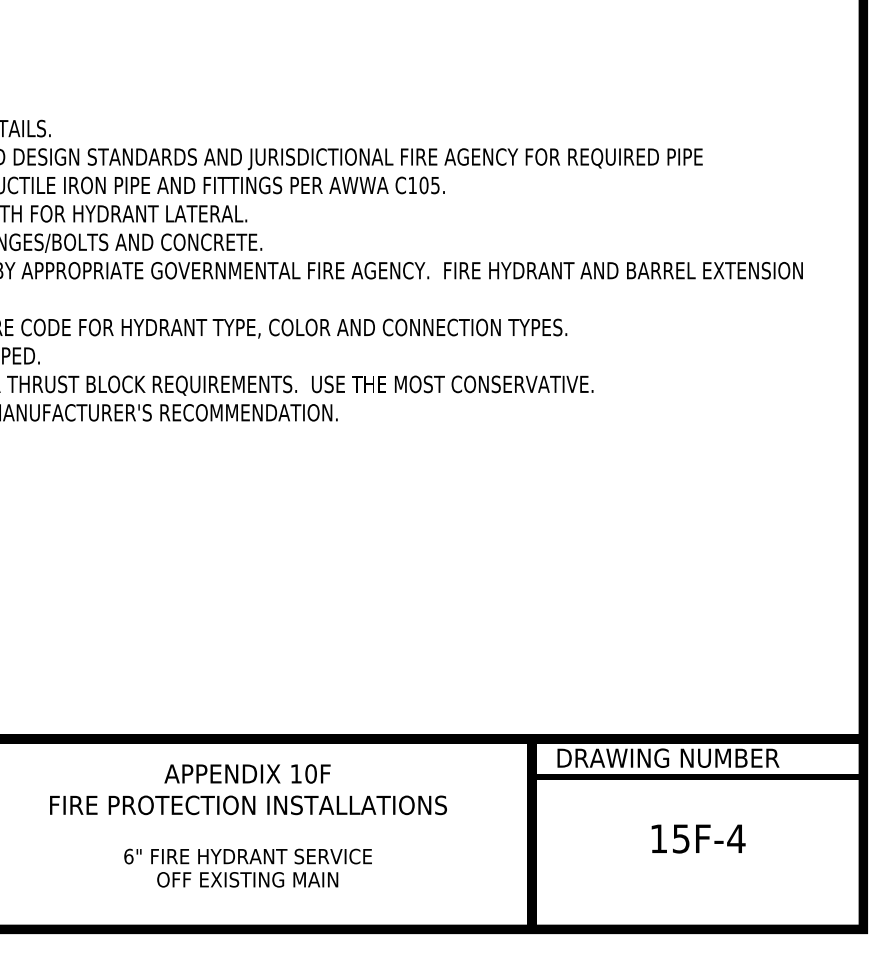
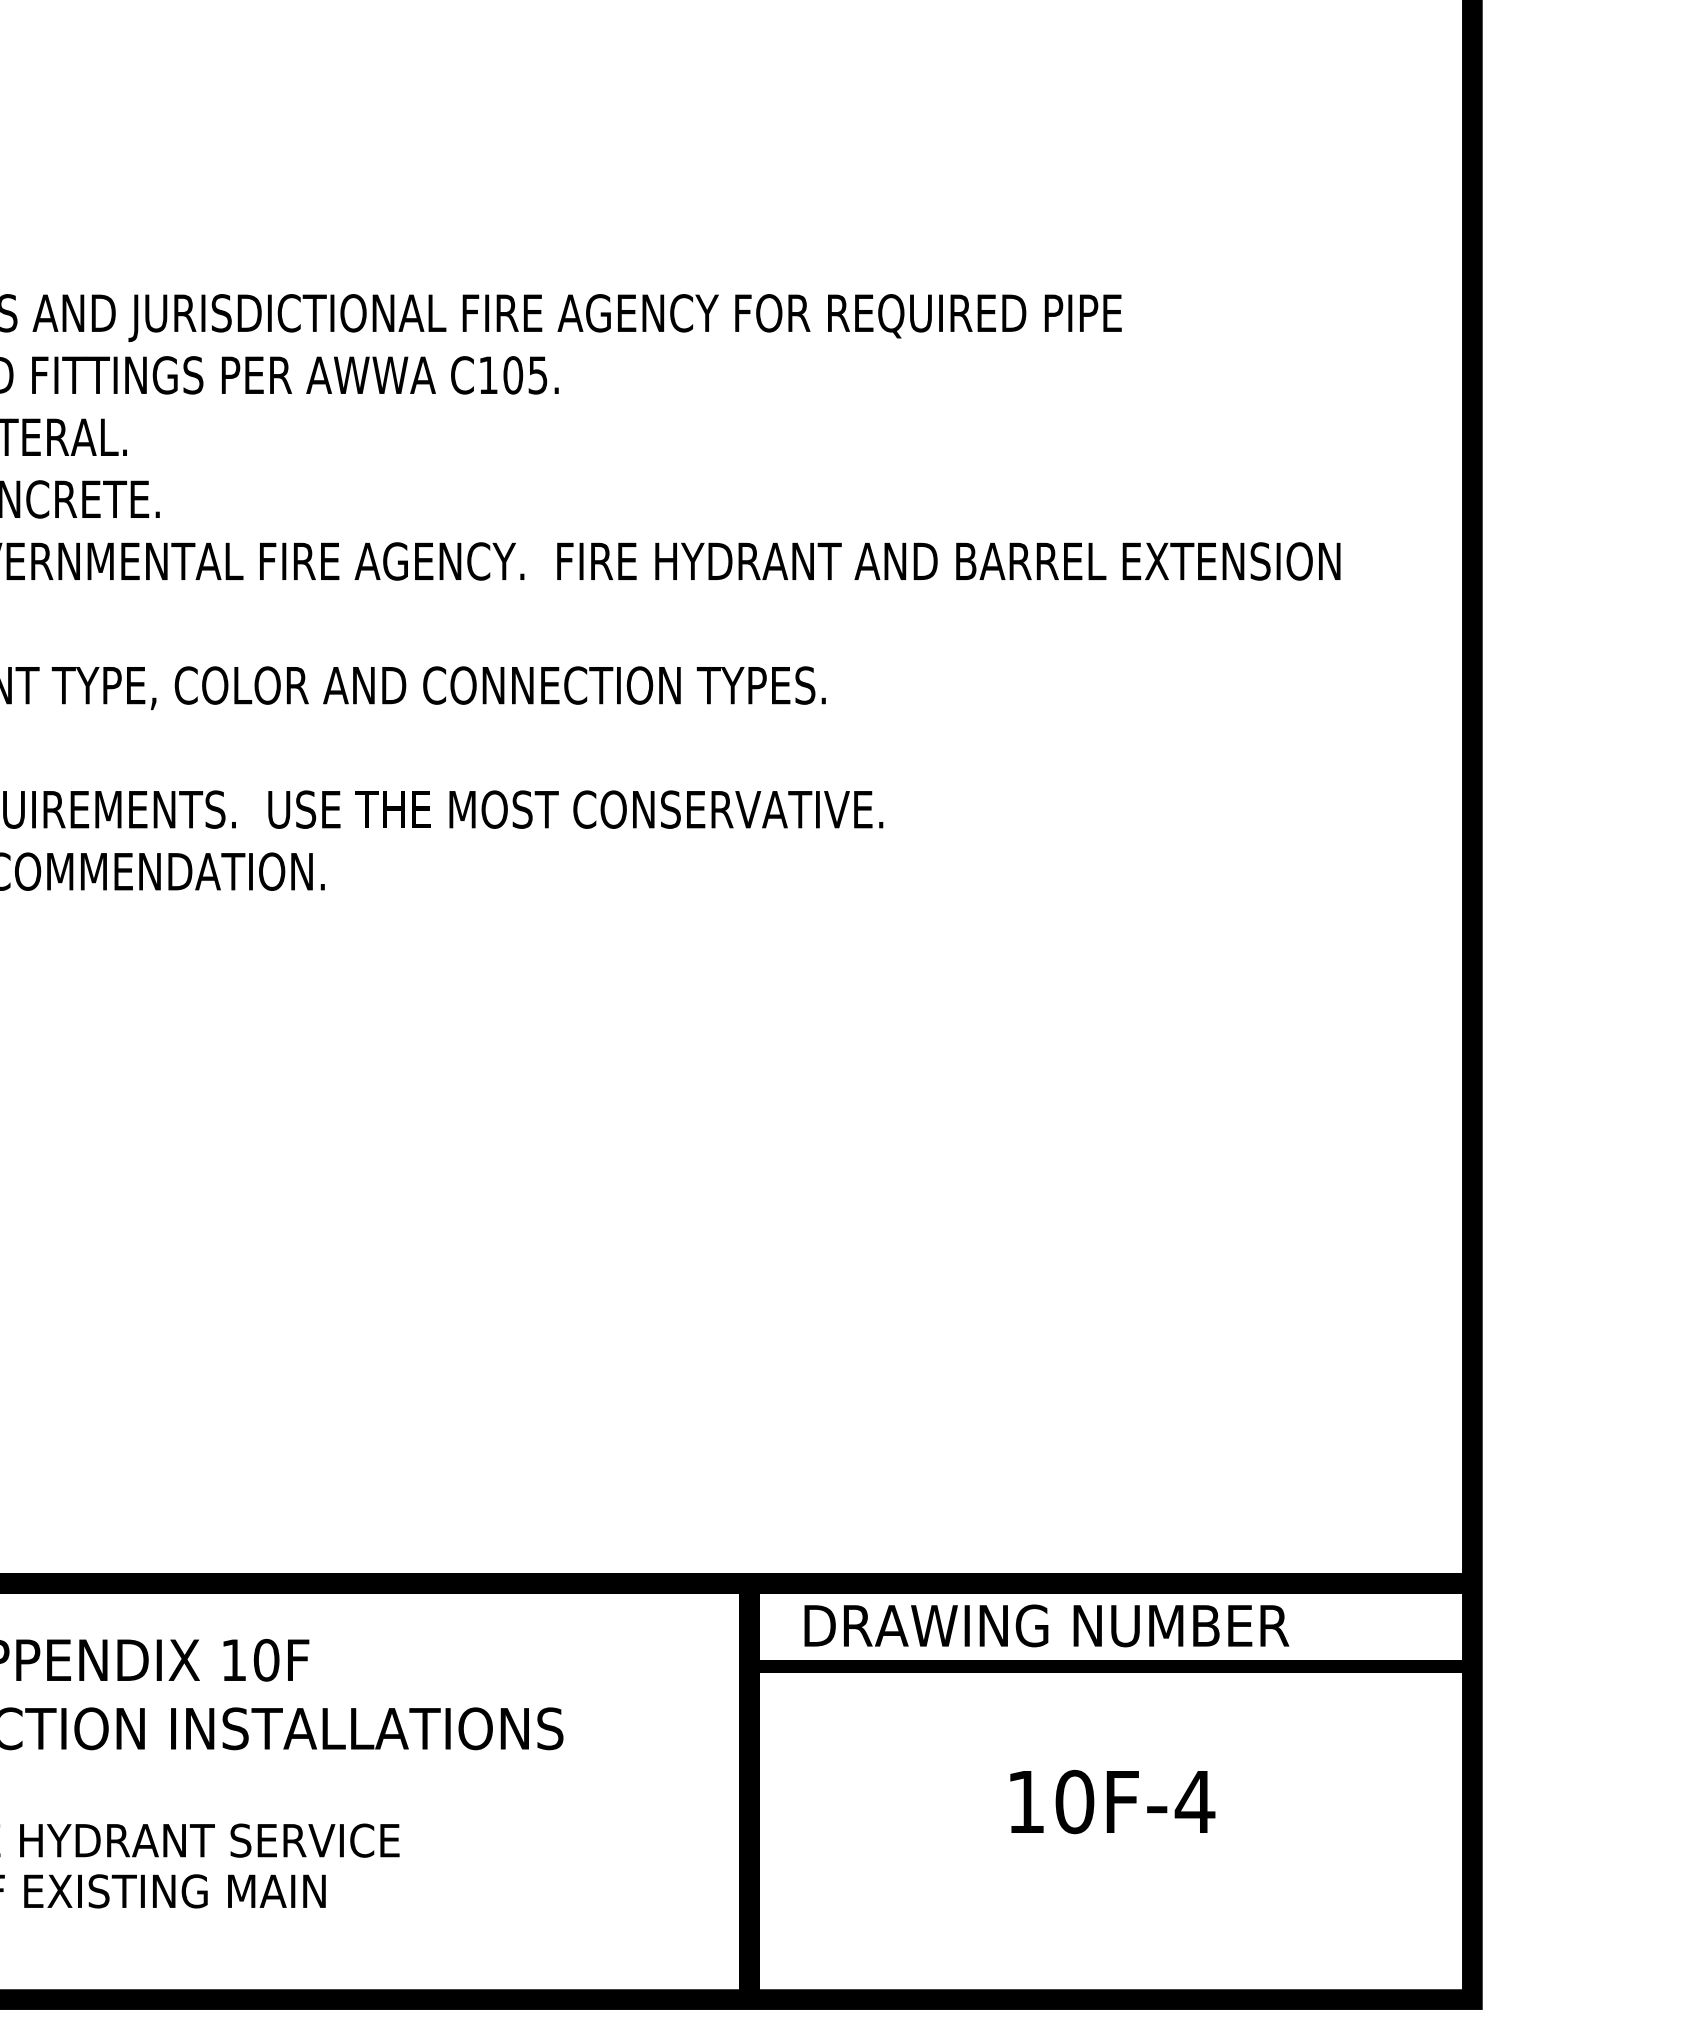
text: (681, 838) -> (1075, 1801), 15F-4 -> 10F-4

